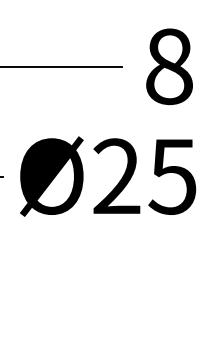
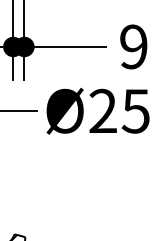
text: (168, 65) -> (133, 46), 8 -> 9

